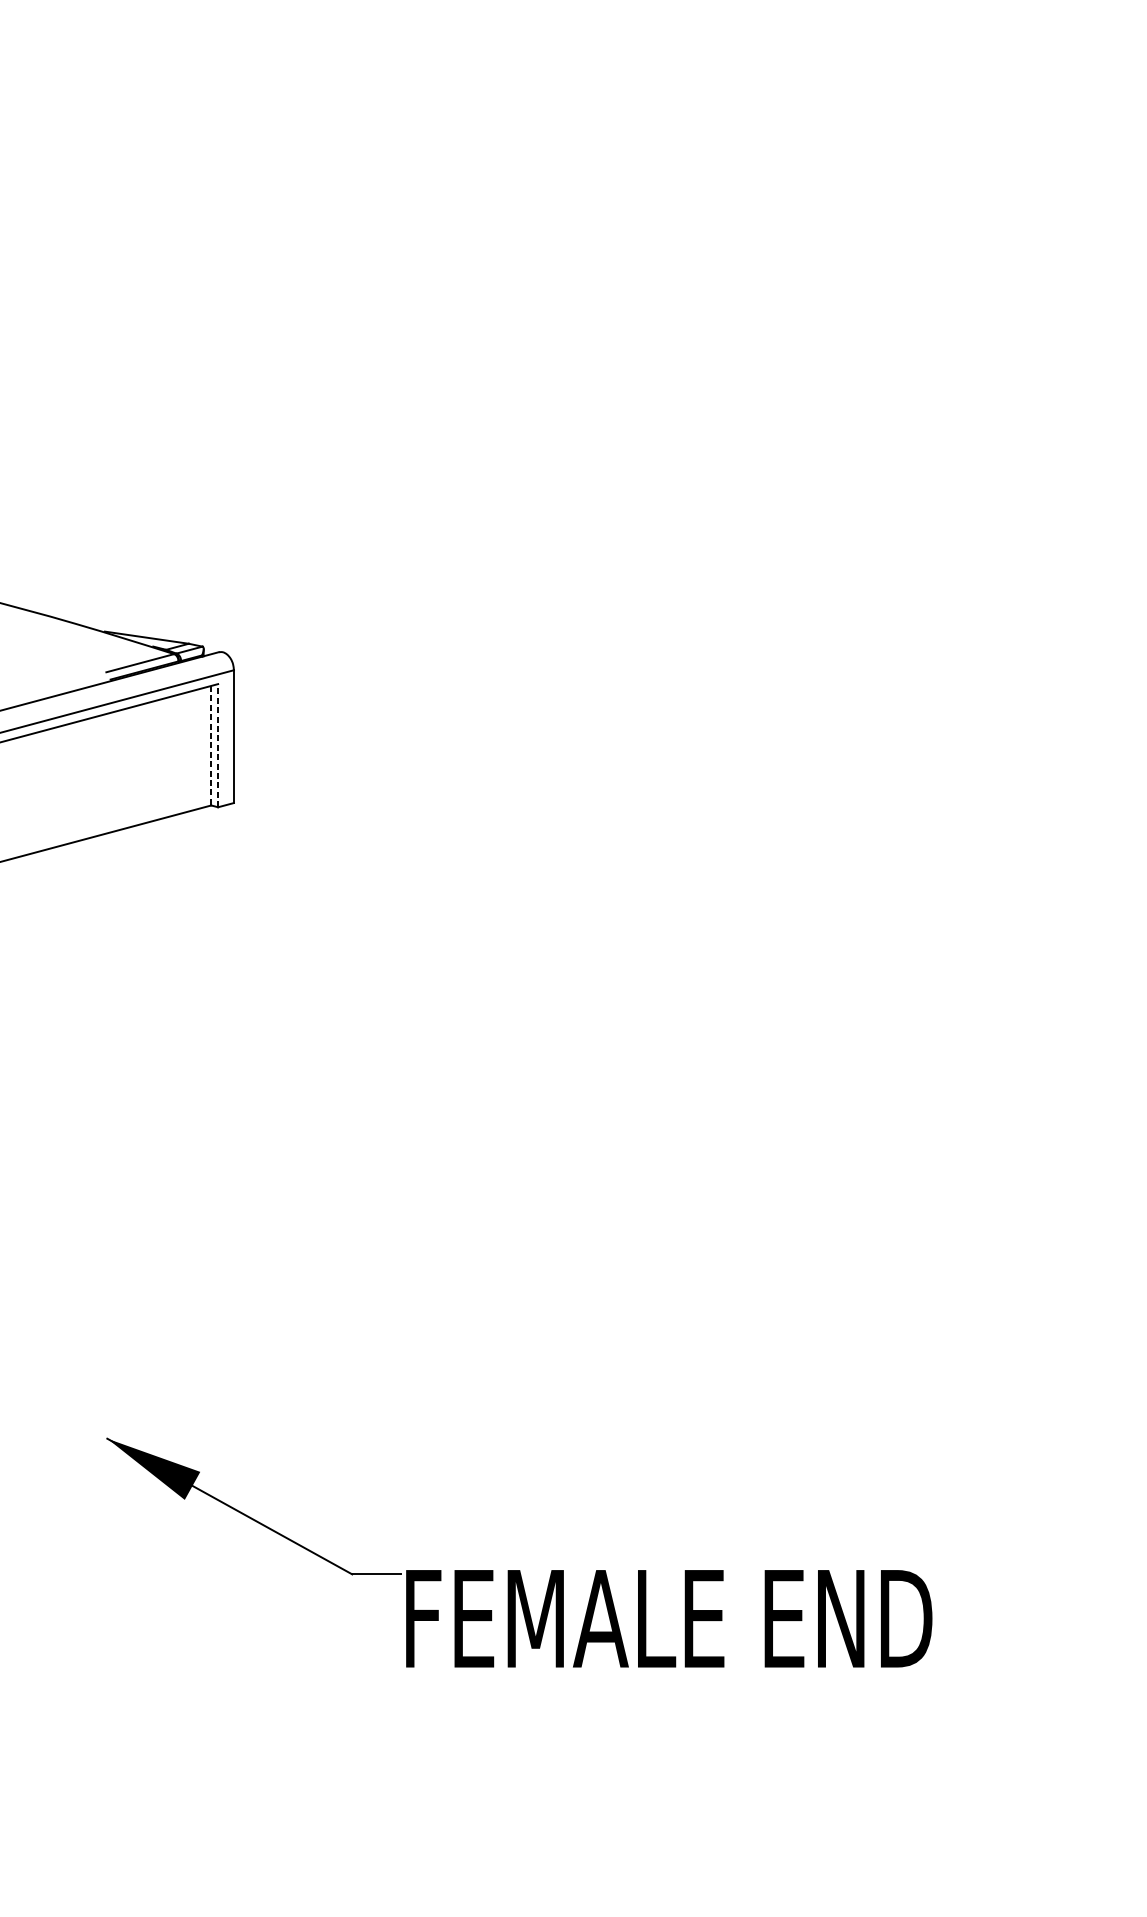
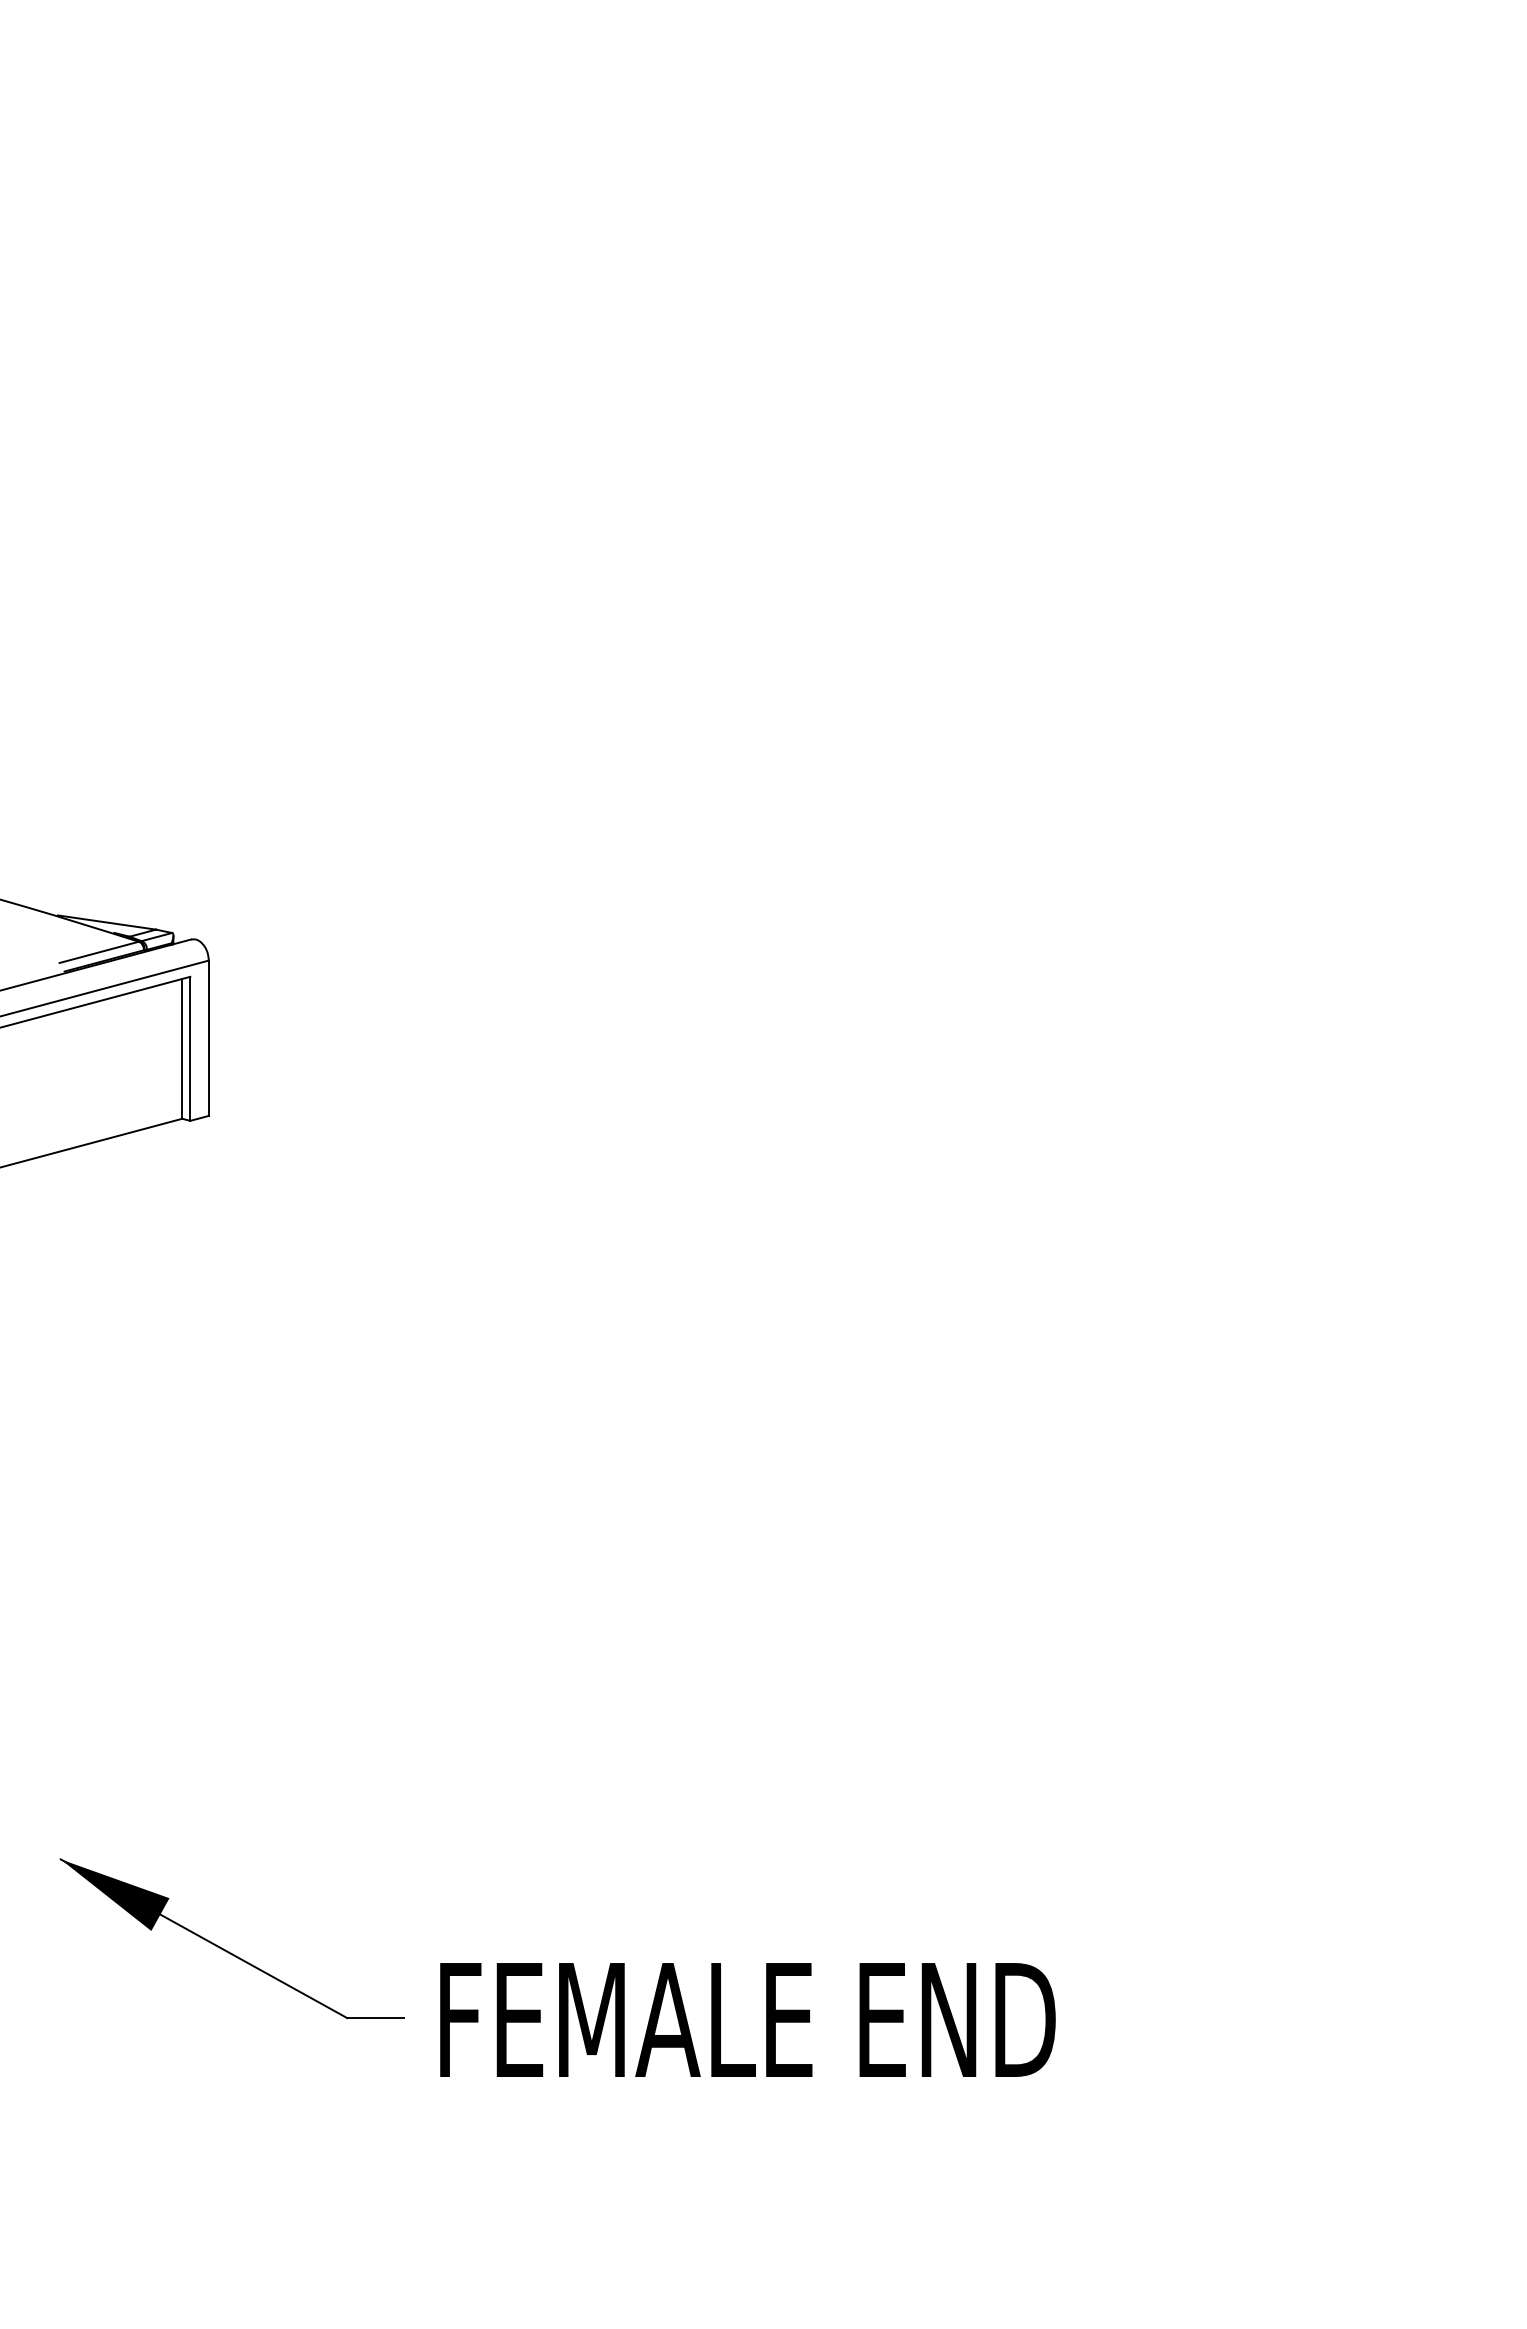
line: (211, 745) -> (182, 1048), dashed -> solid
line: (218, 745) -> (190, 1048), dashed -> solid
text: (668, 1618) -> (747, 2019), moved

